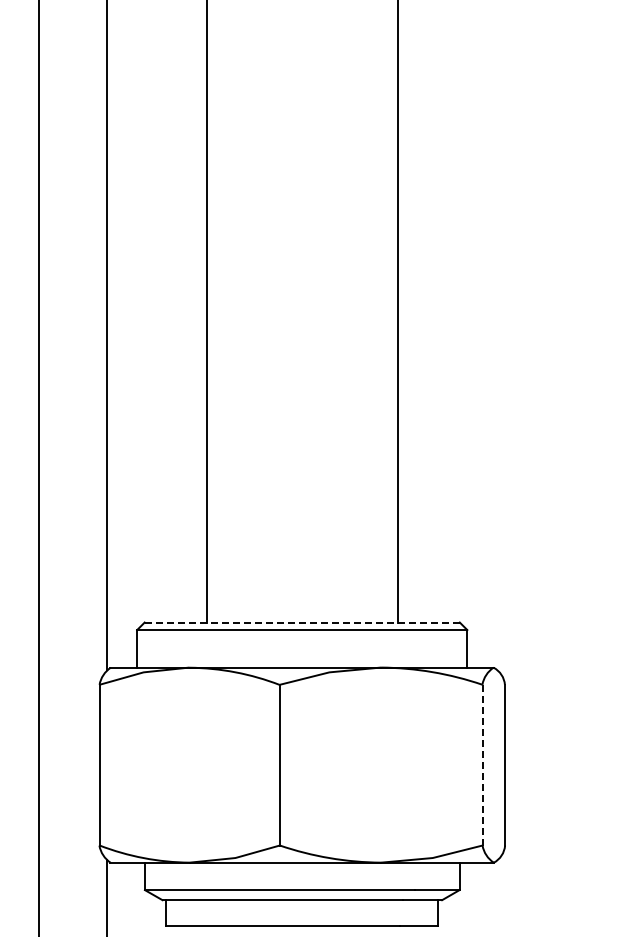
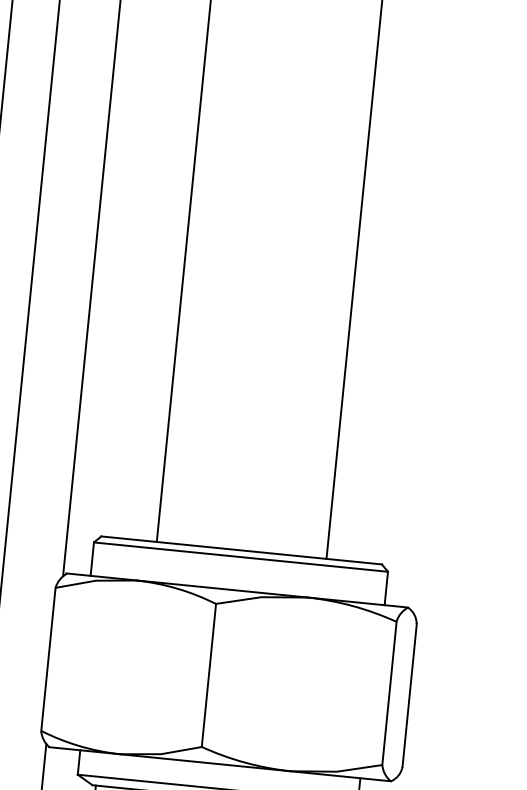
line: (302, 622) -> (241, 550), dashed -> solid
line: (482, 764) -> (389, 692), dashed -> solid

